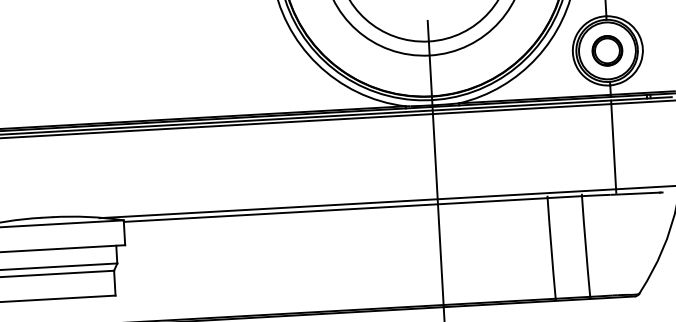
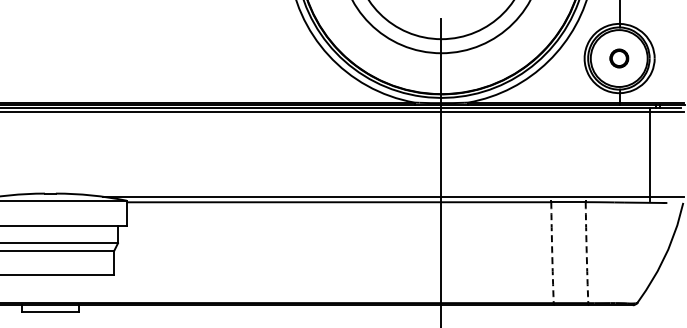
part: (607, 50) -> (619, 58), size x0.6
line: (614, 146) -> (650, 154), moved
arc: (585, 246) -> (586, 252), solid -> dashed
arc: (551, 248) -> (552, 252), solid -> dashed

